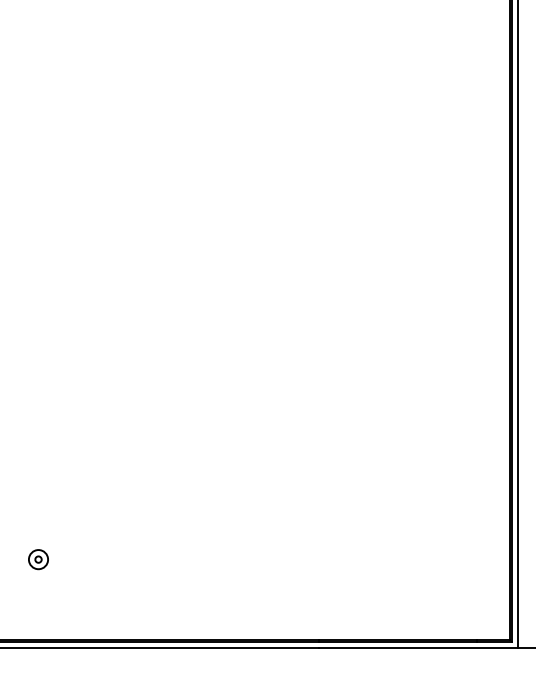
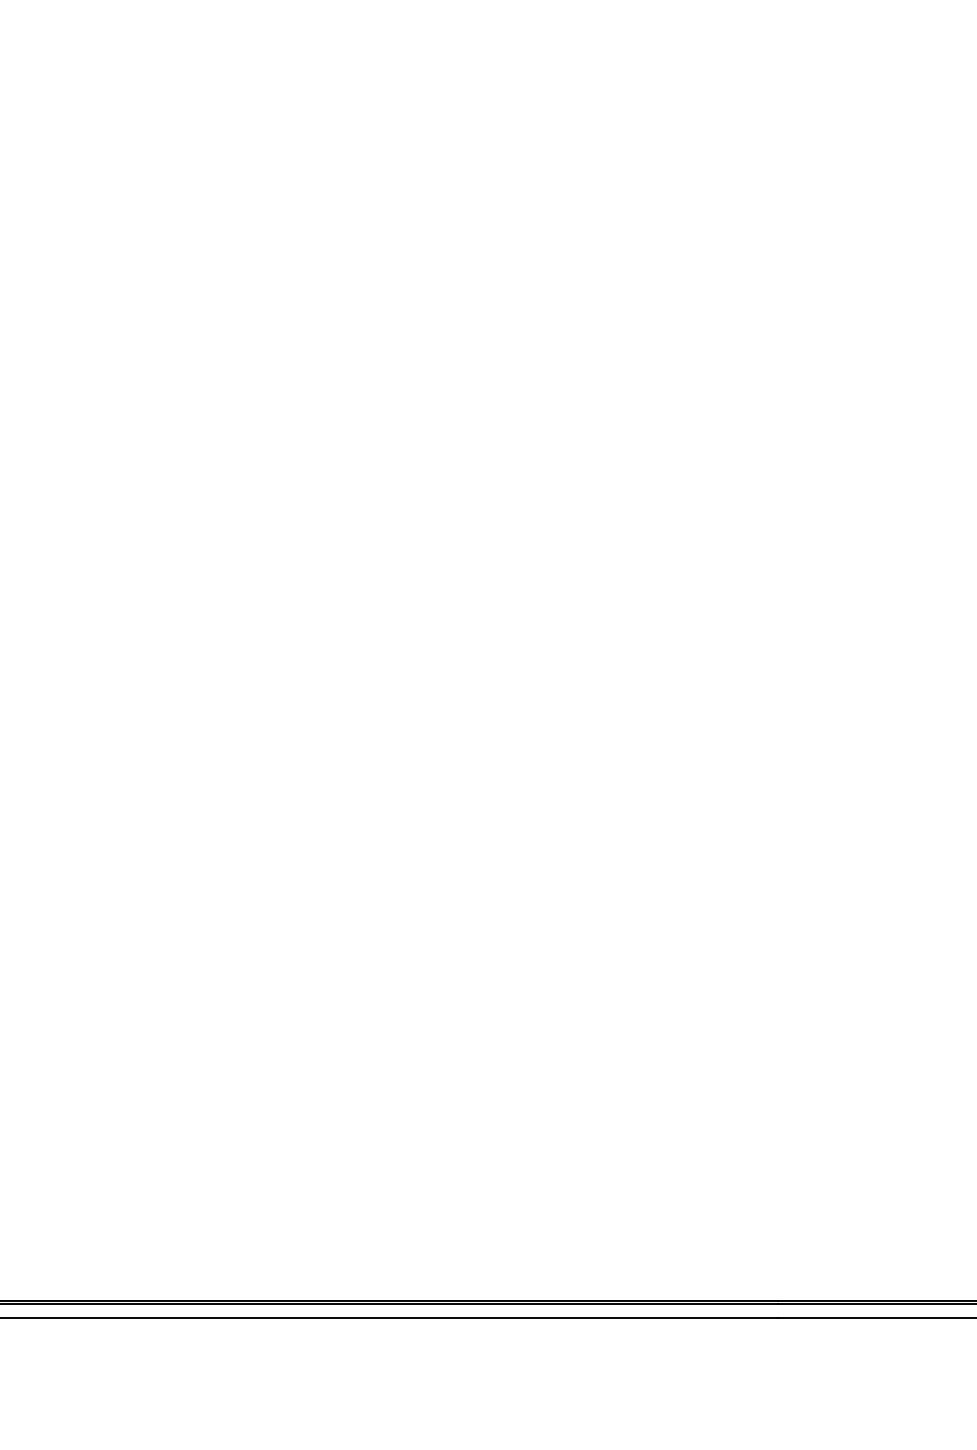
part: (38, 559) -> (161, 1123), removed

